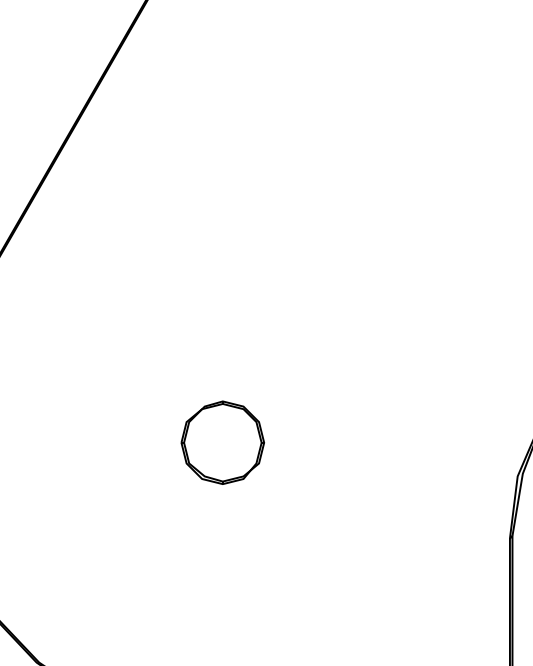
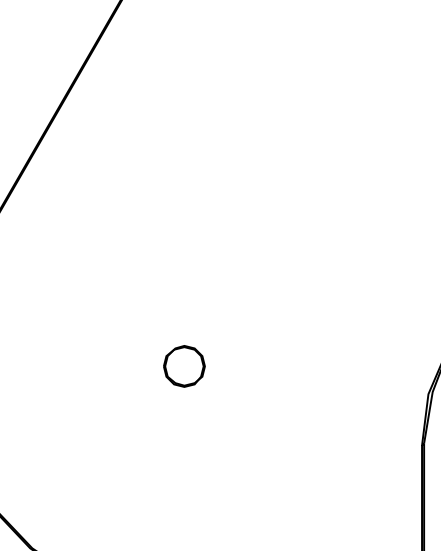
part: (223, 442) -> (184, 366), size x0.6

